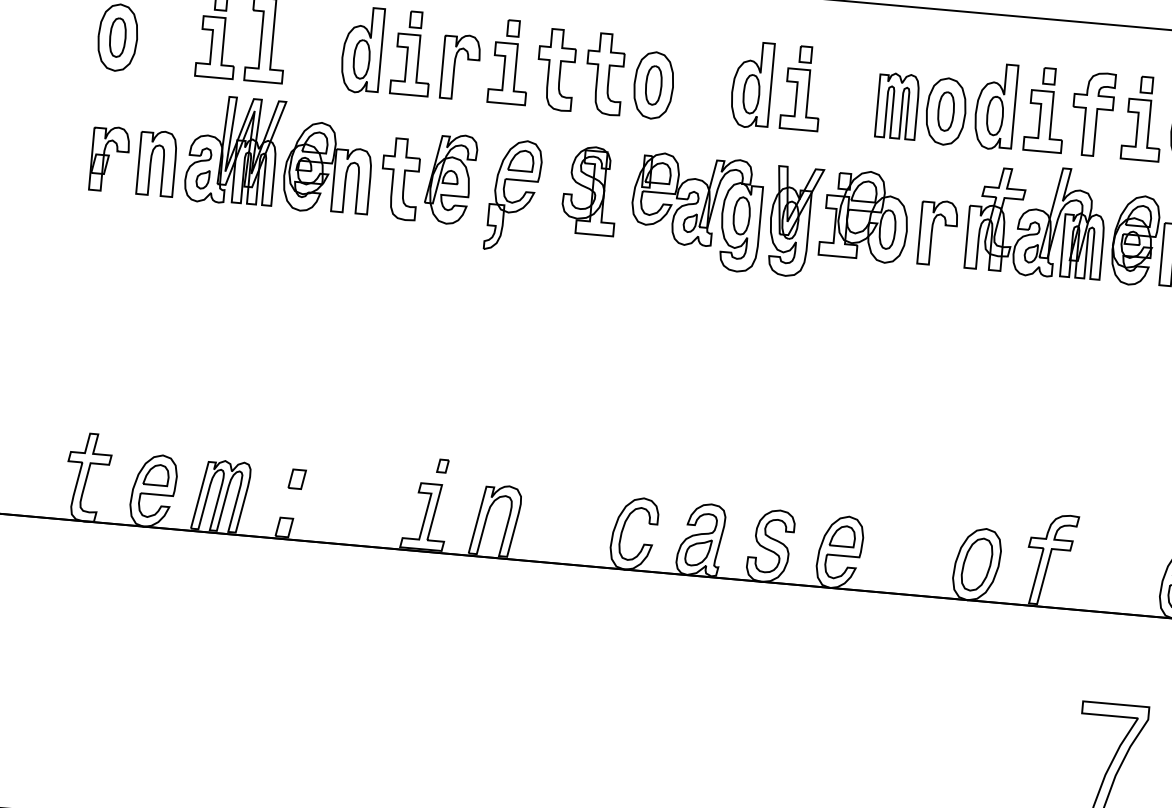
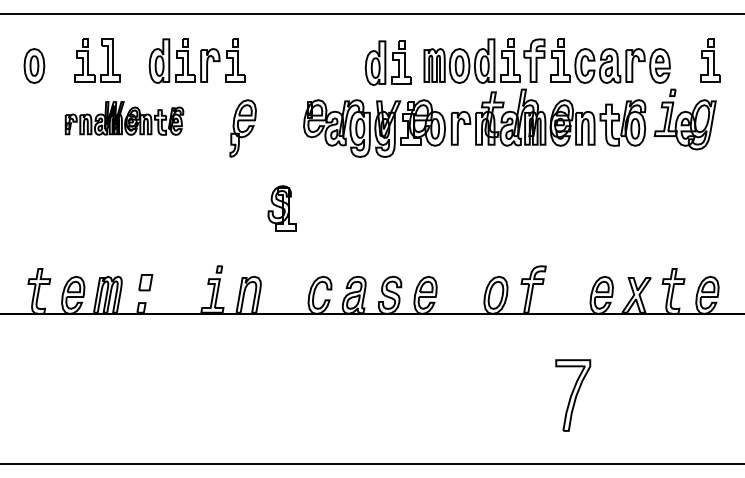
part: (605, 72) -> (284, 61), removed
part: (775, 85) -> (387, 62), moved
part: (284, 155) -> (124, 118), size x0.6
part: (589, 190) -> (281, 208), moved
part: (296, 478) -> (145, 282), size x1.6

